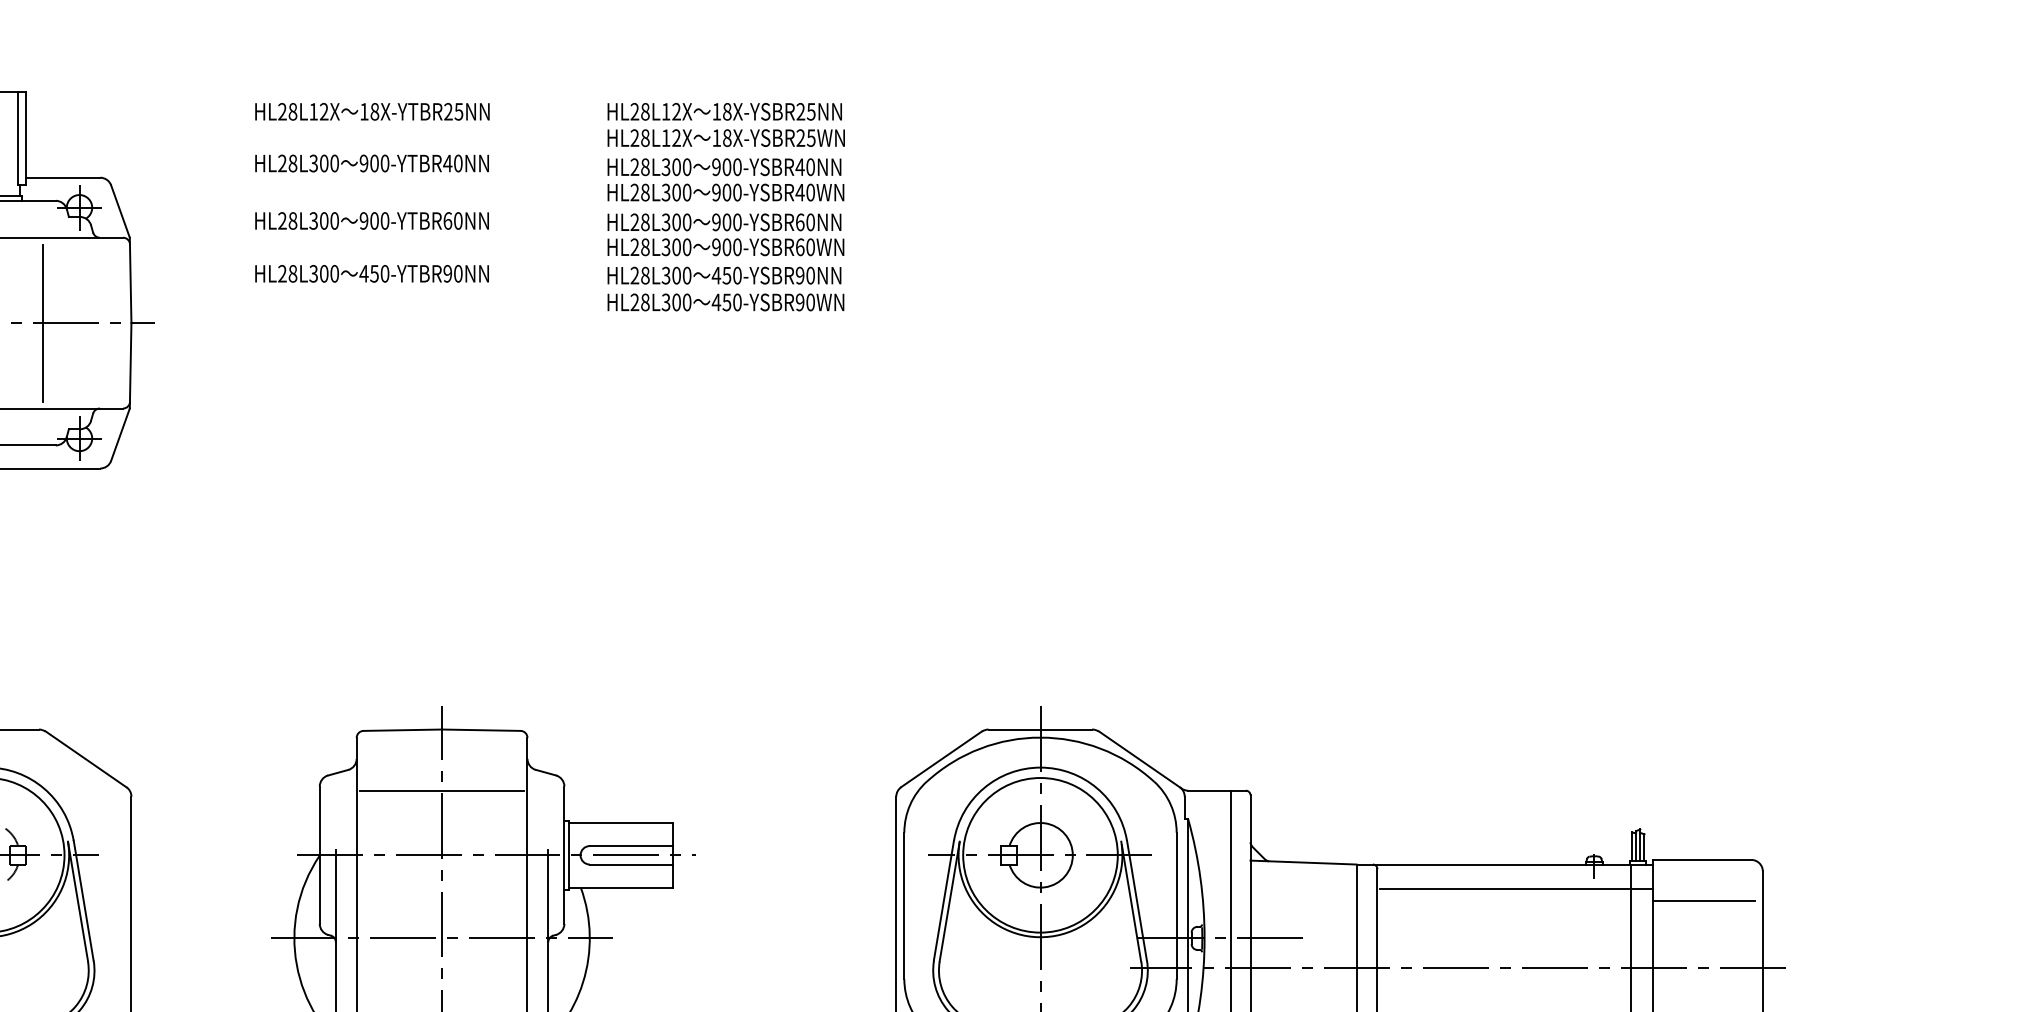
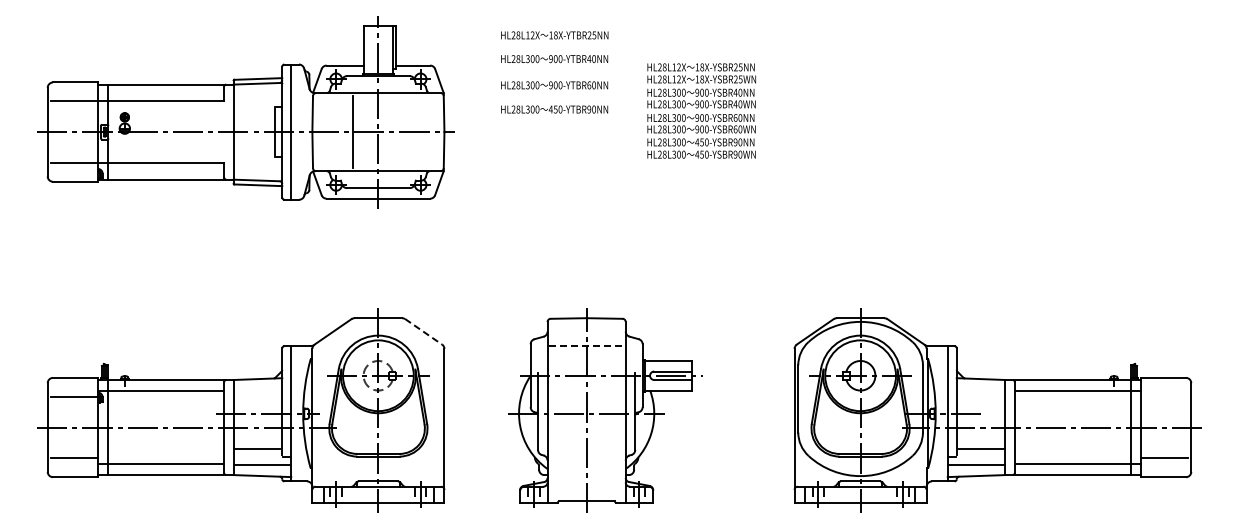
text: (725, 205) -> (701, 110), moved
line: (42, 323) -> (403, 132), removed
line: (87, 760) -> (424, 332), solid -> dashed
line: (443, 791) -> (587, 346), solid -> dashed
line: (1704, 900) -> (1164, 396), removed

